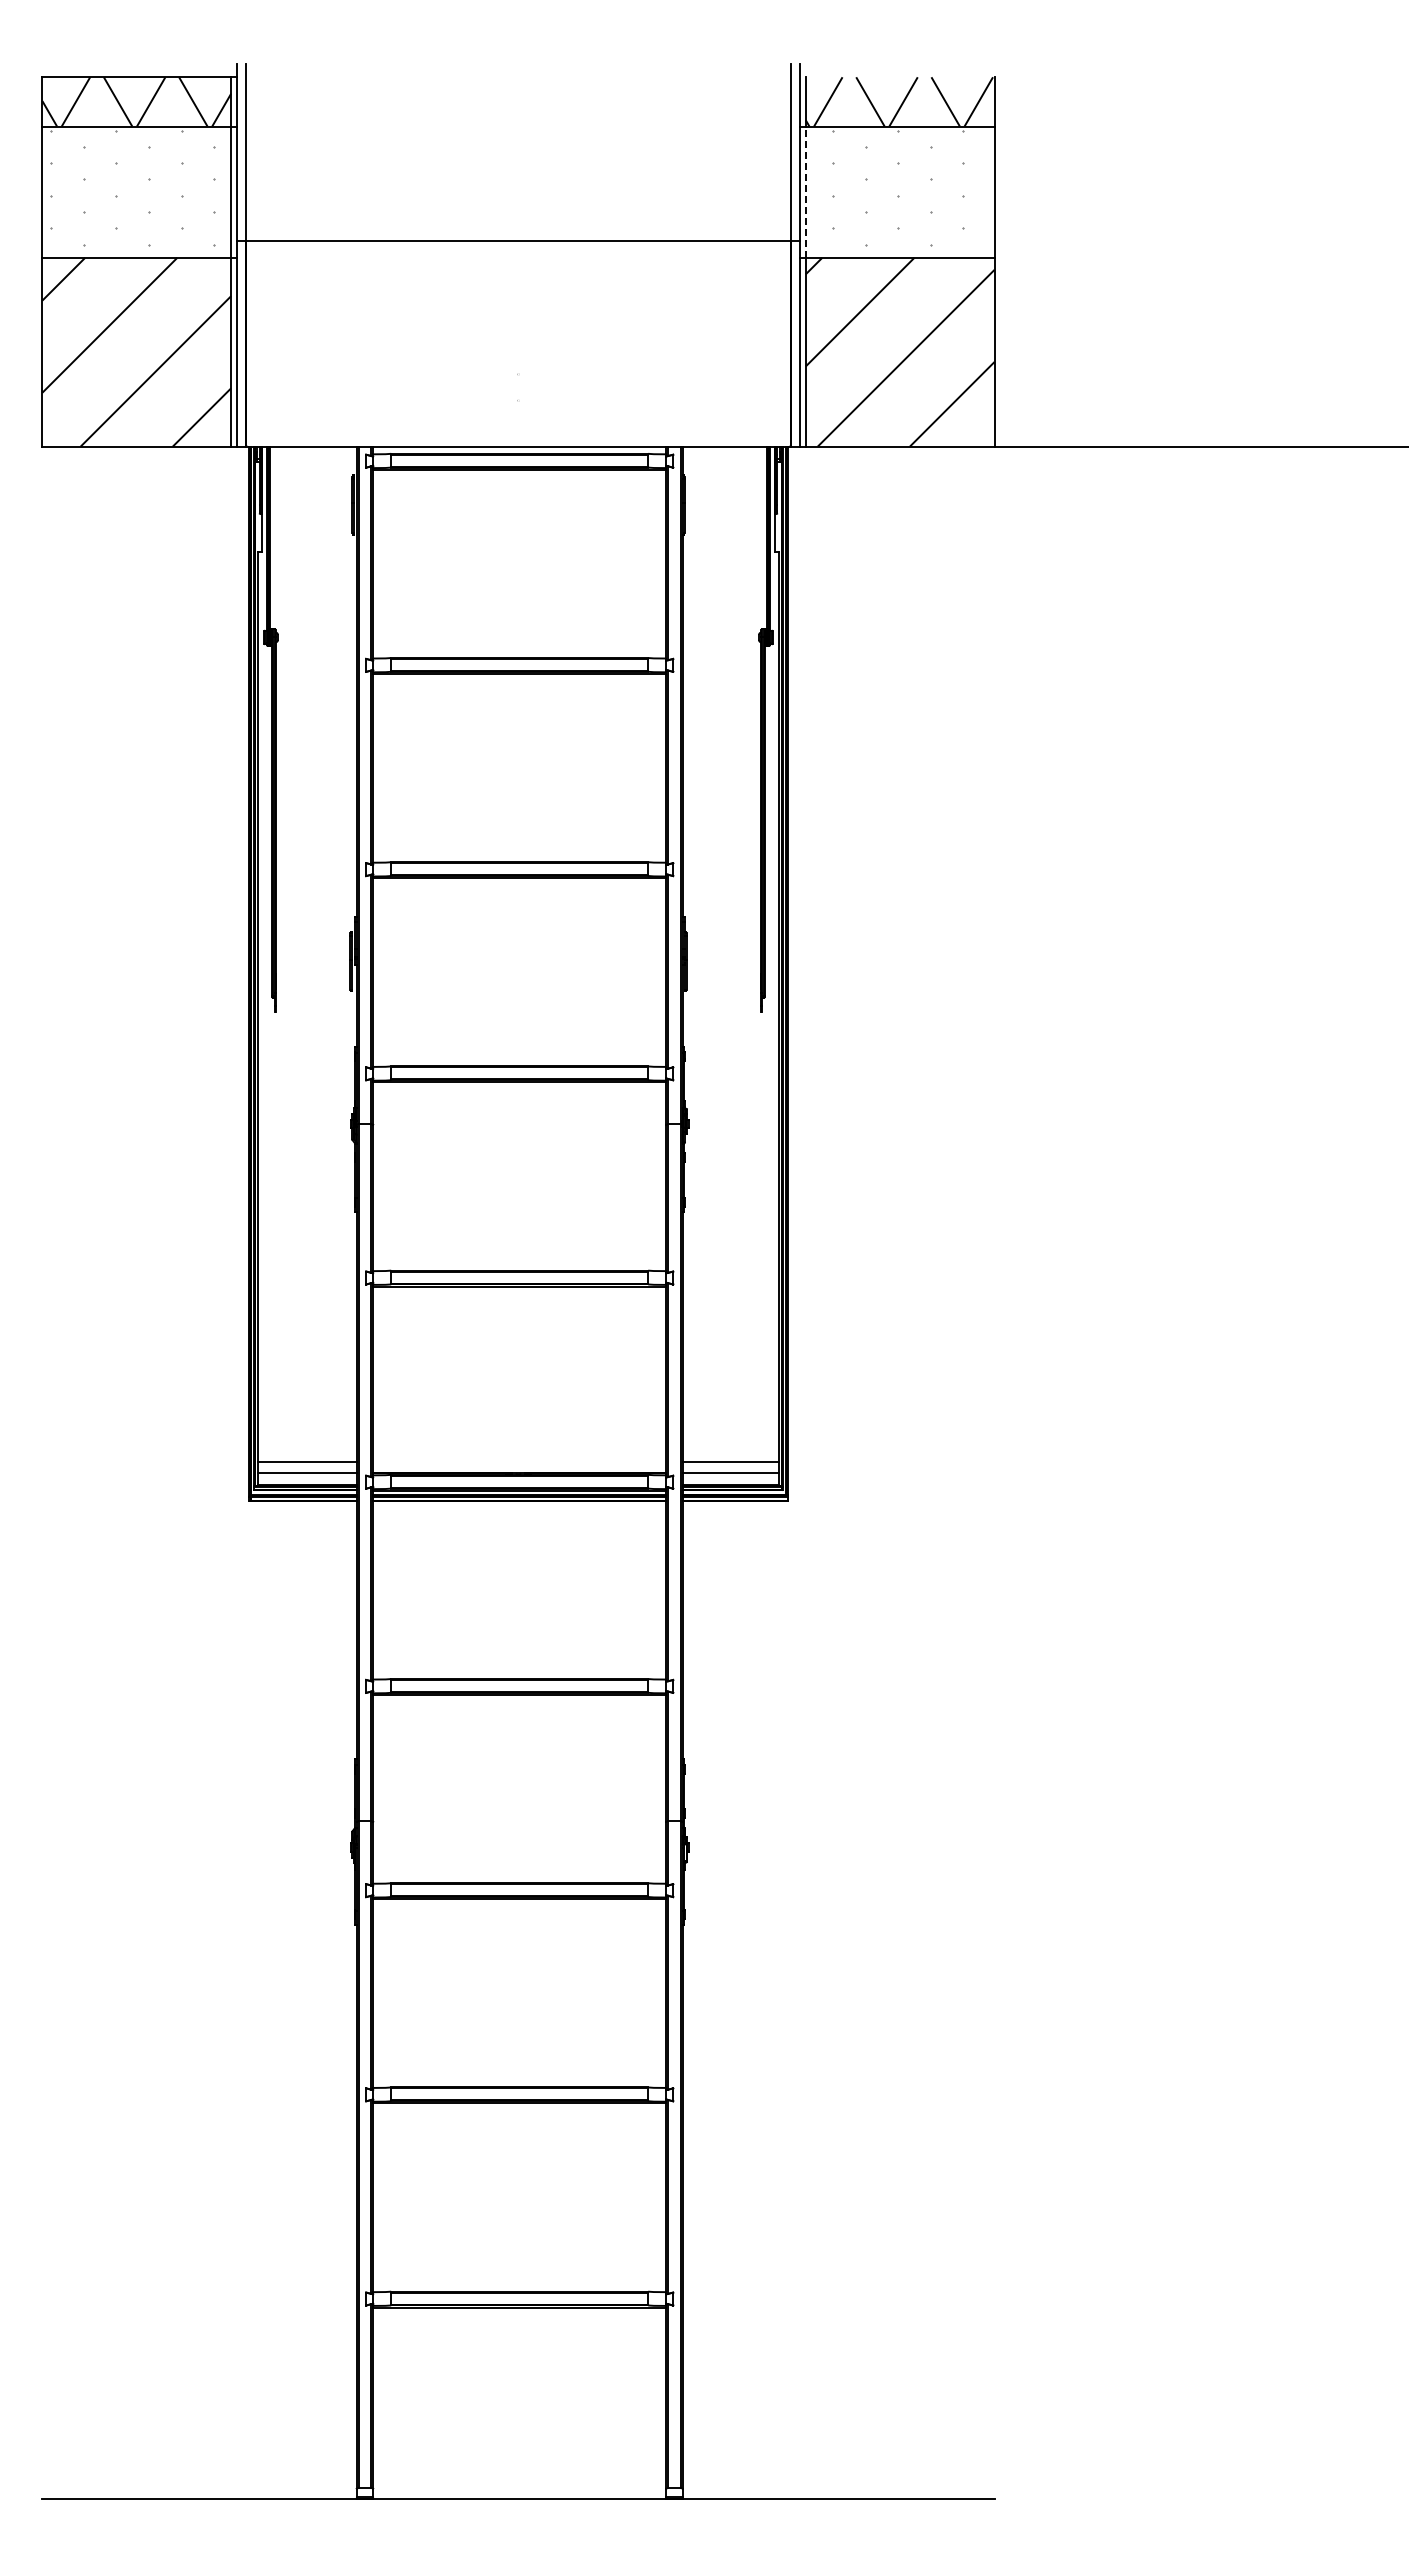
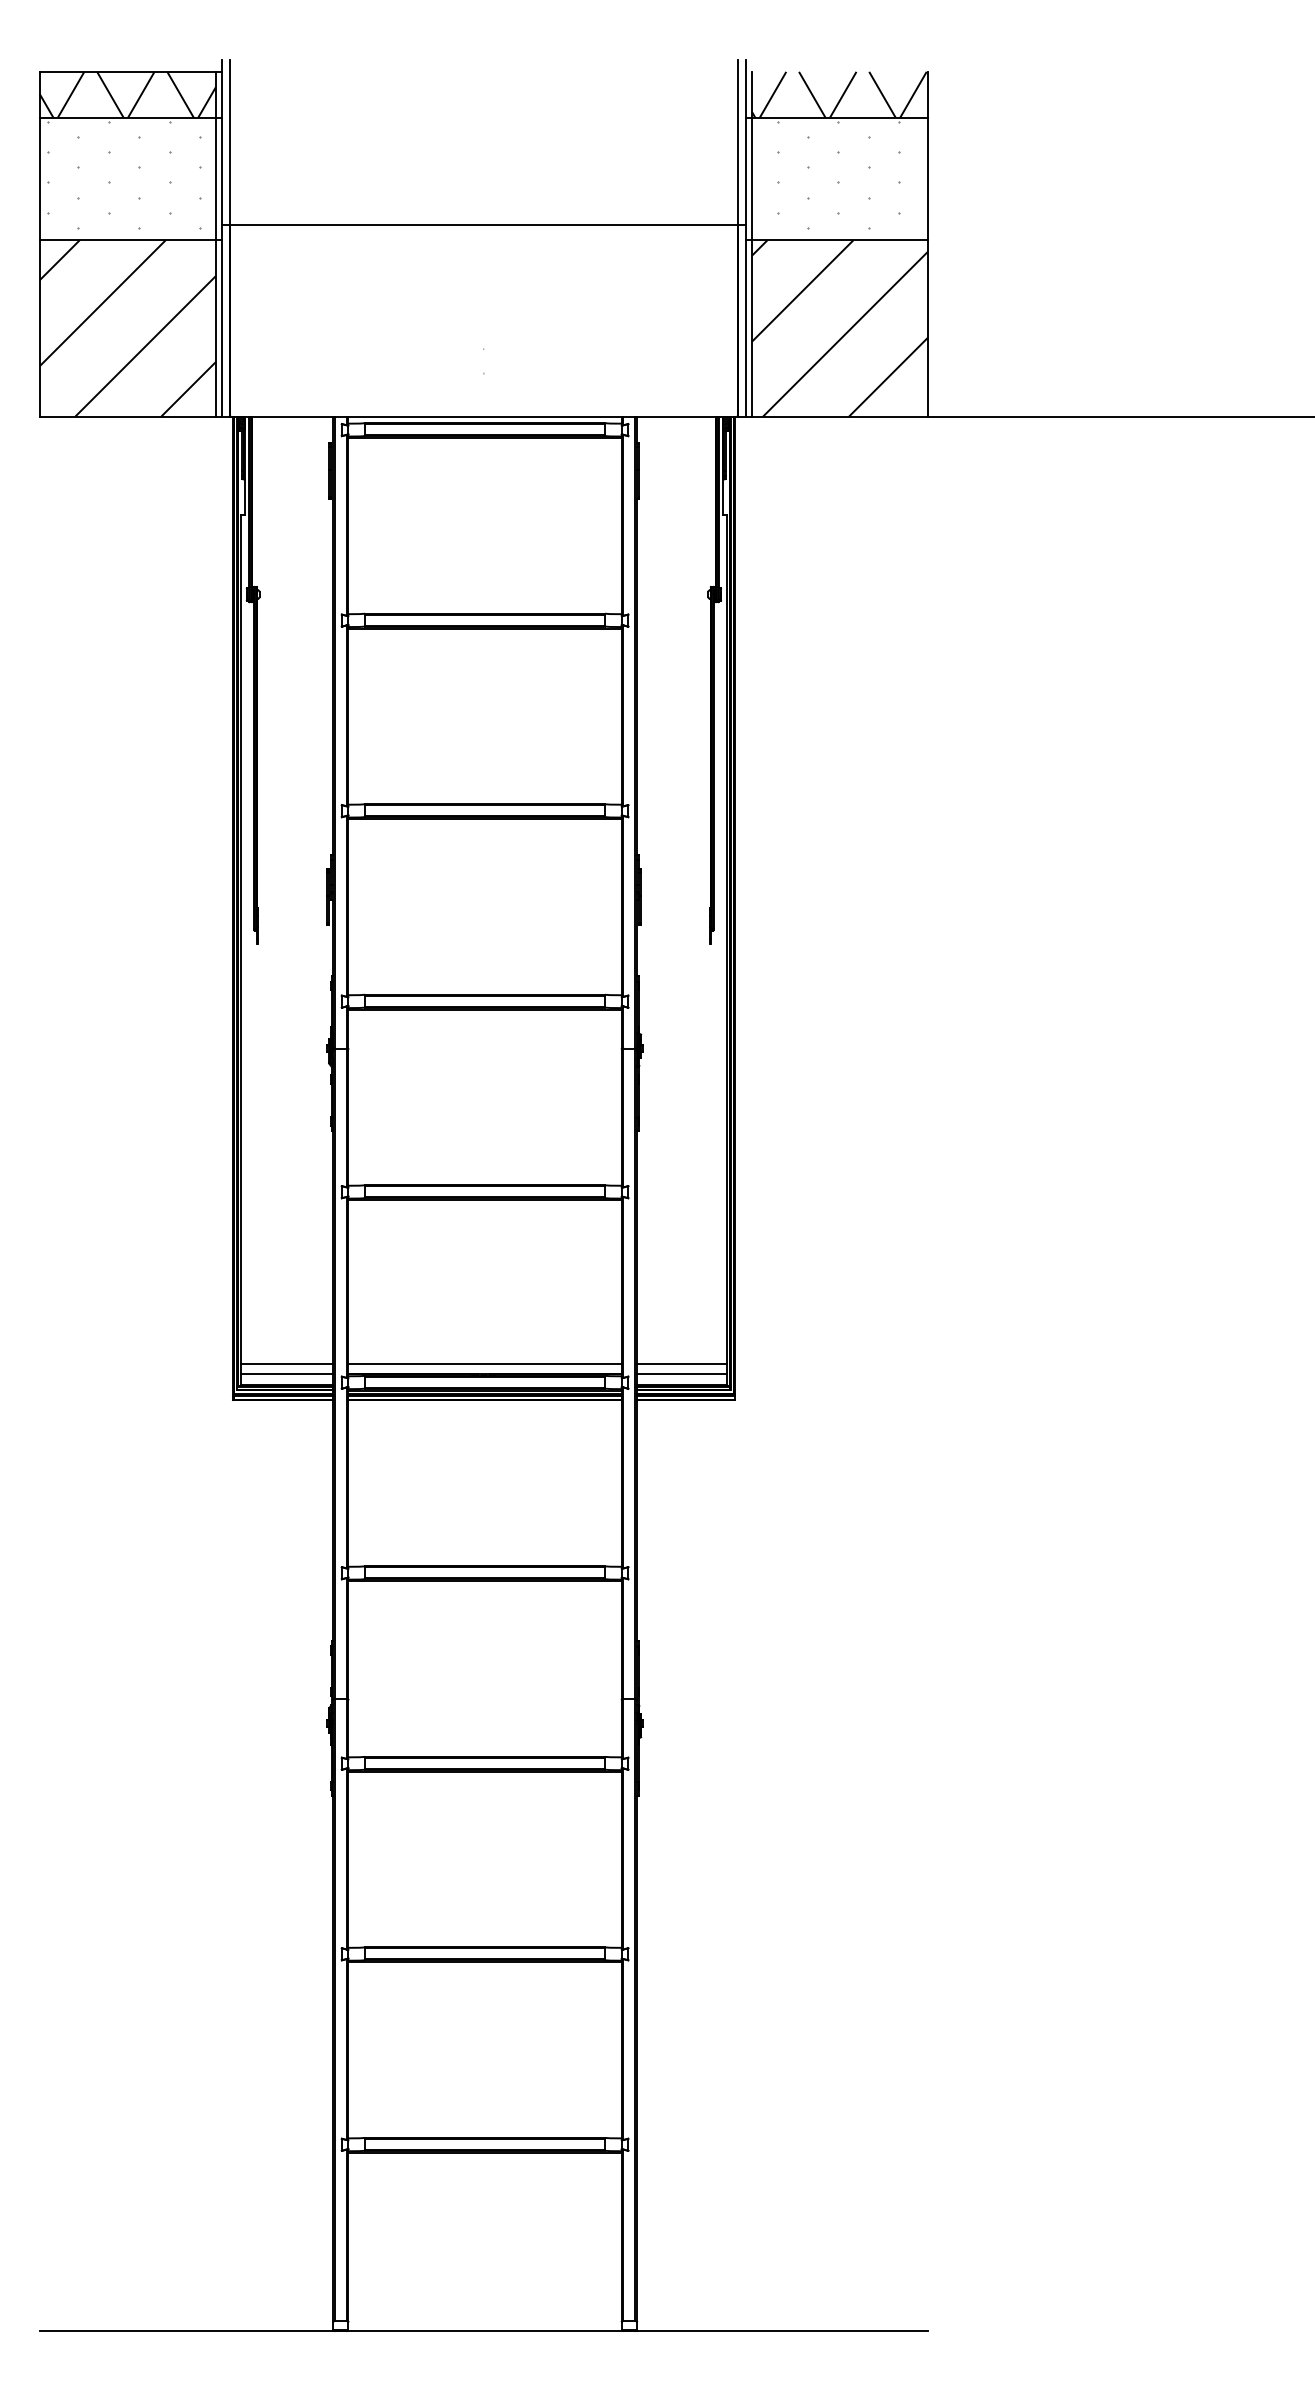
line: (805, 192) -> (751, 179), dashed -> solid
line: (519, 1462) -> (484, 1364), added

